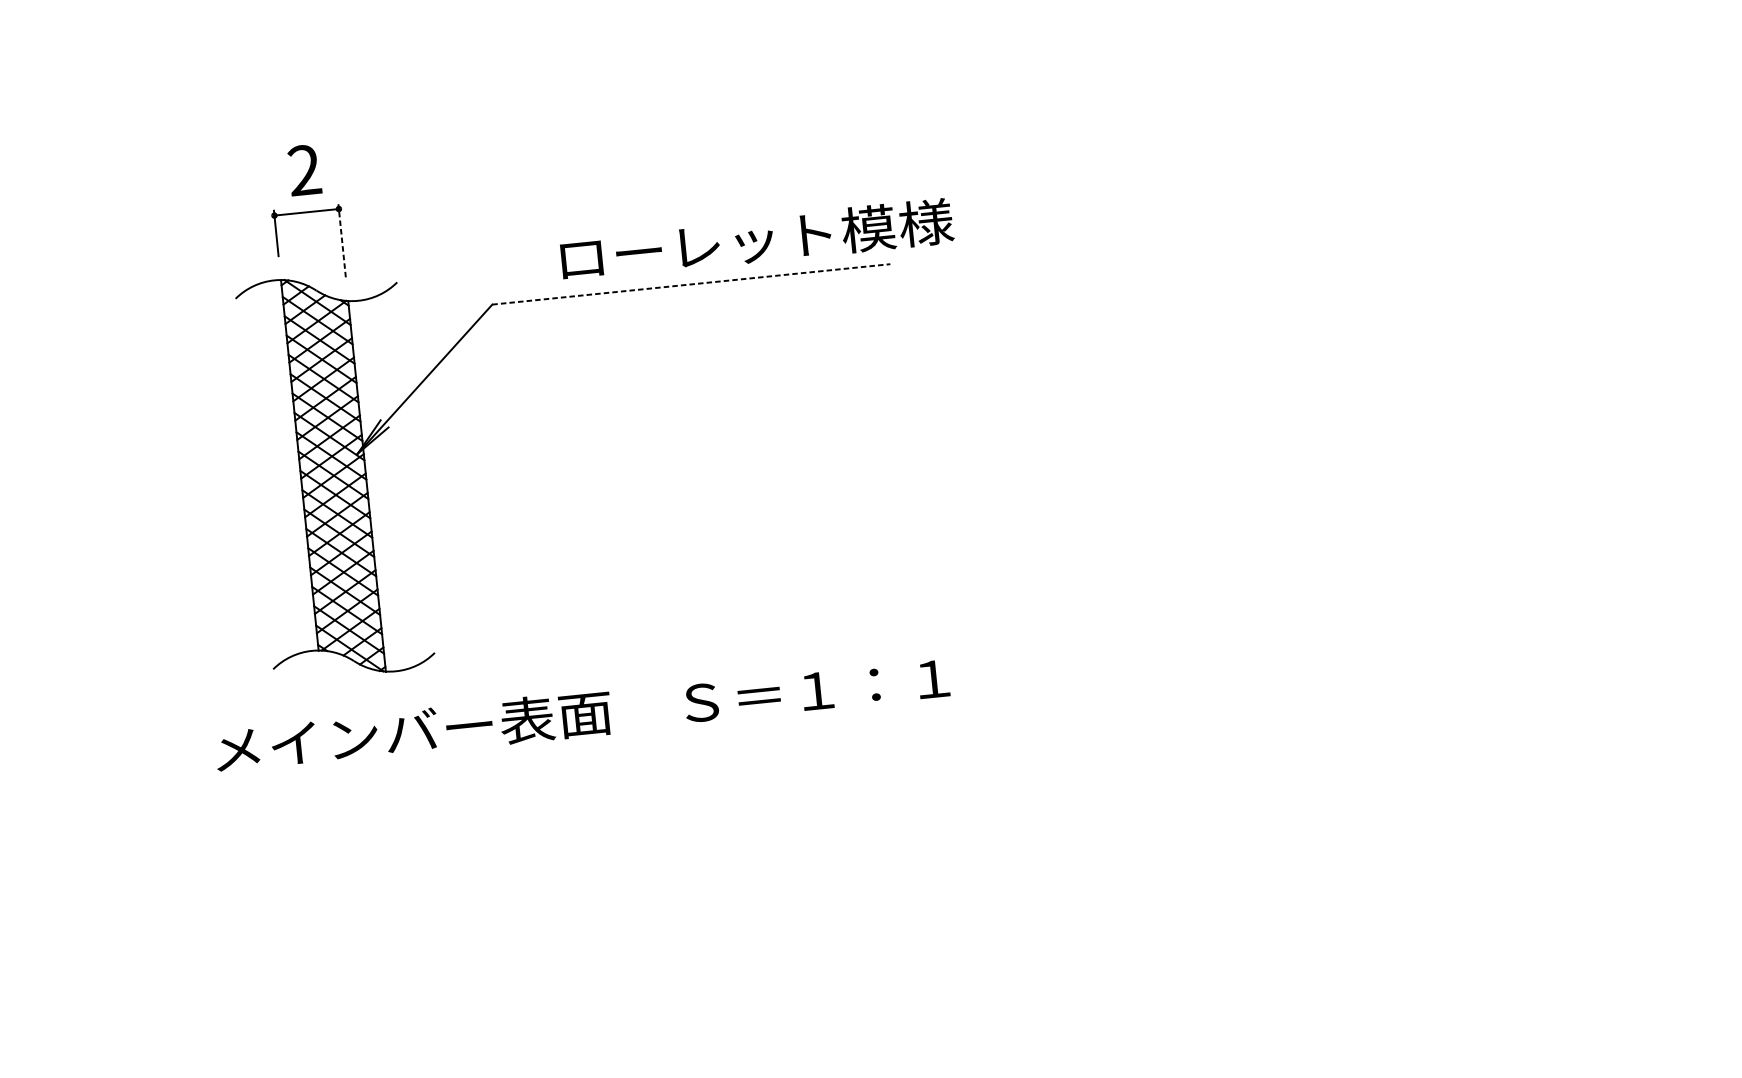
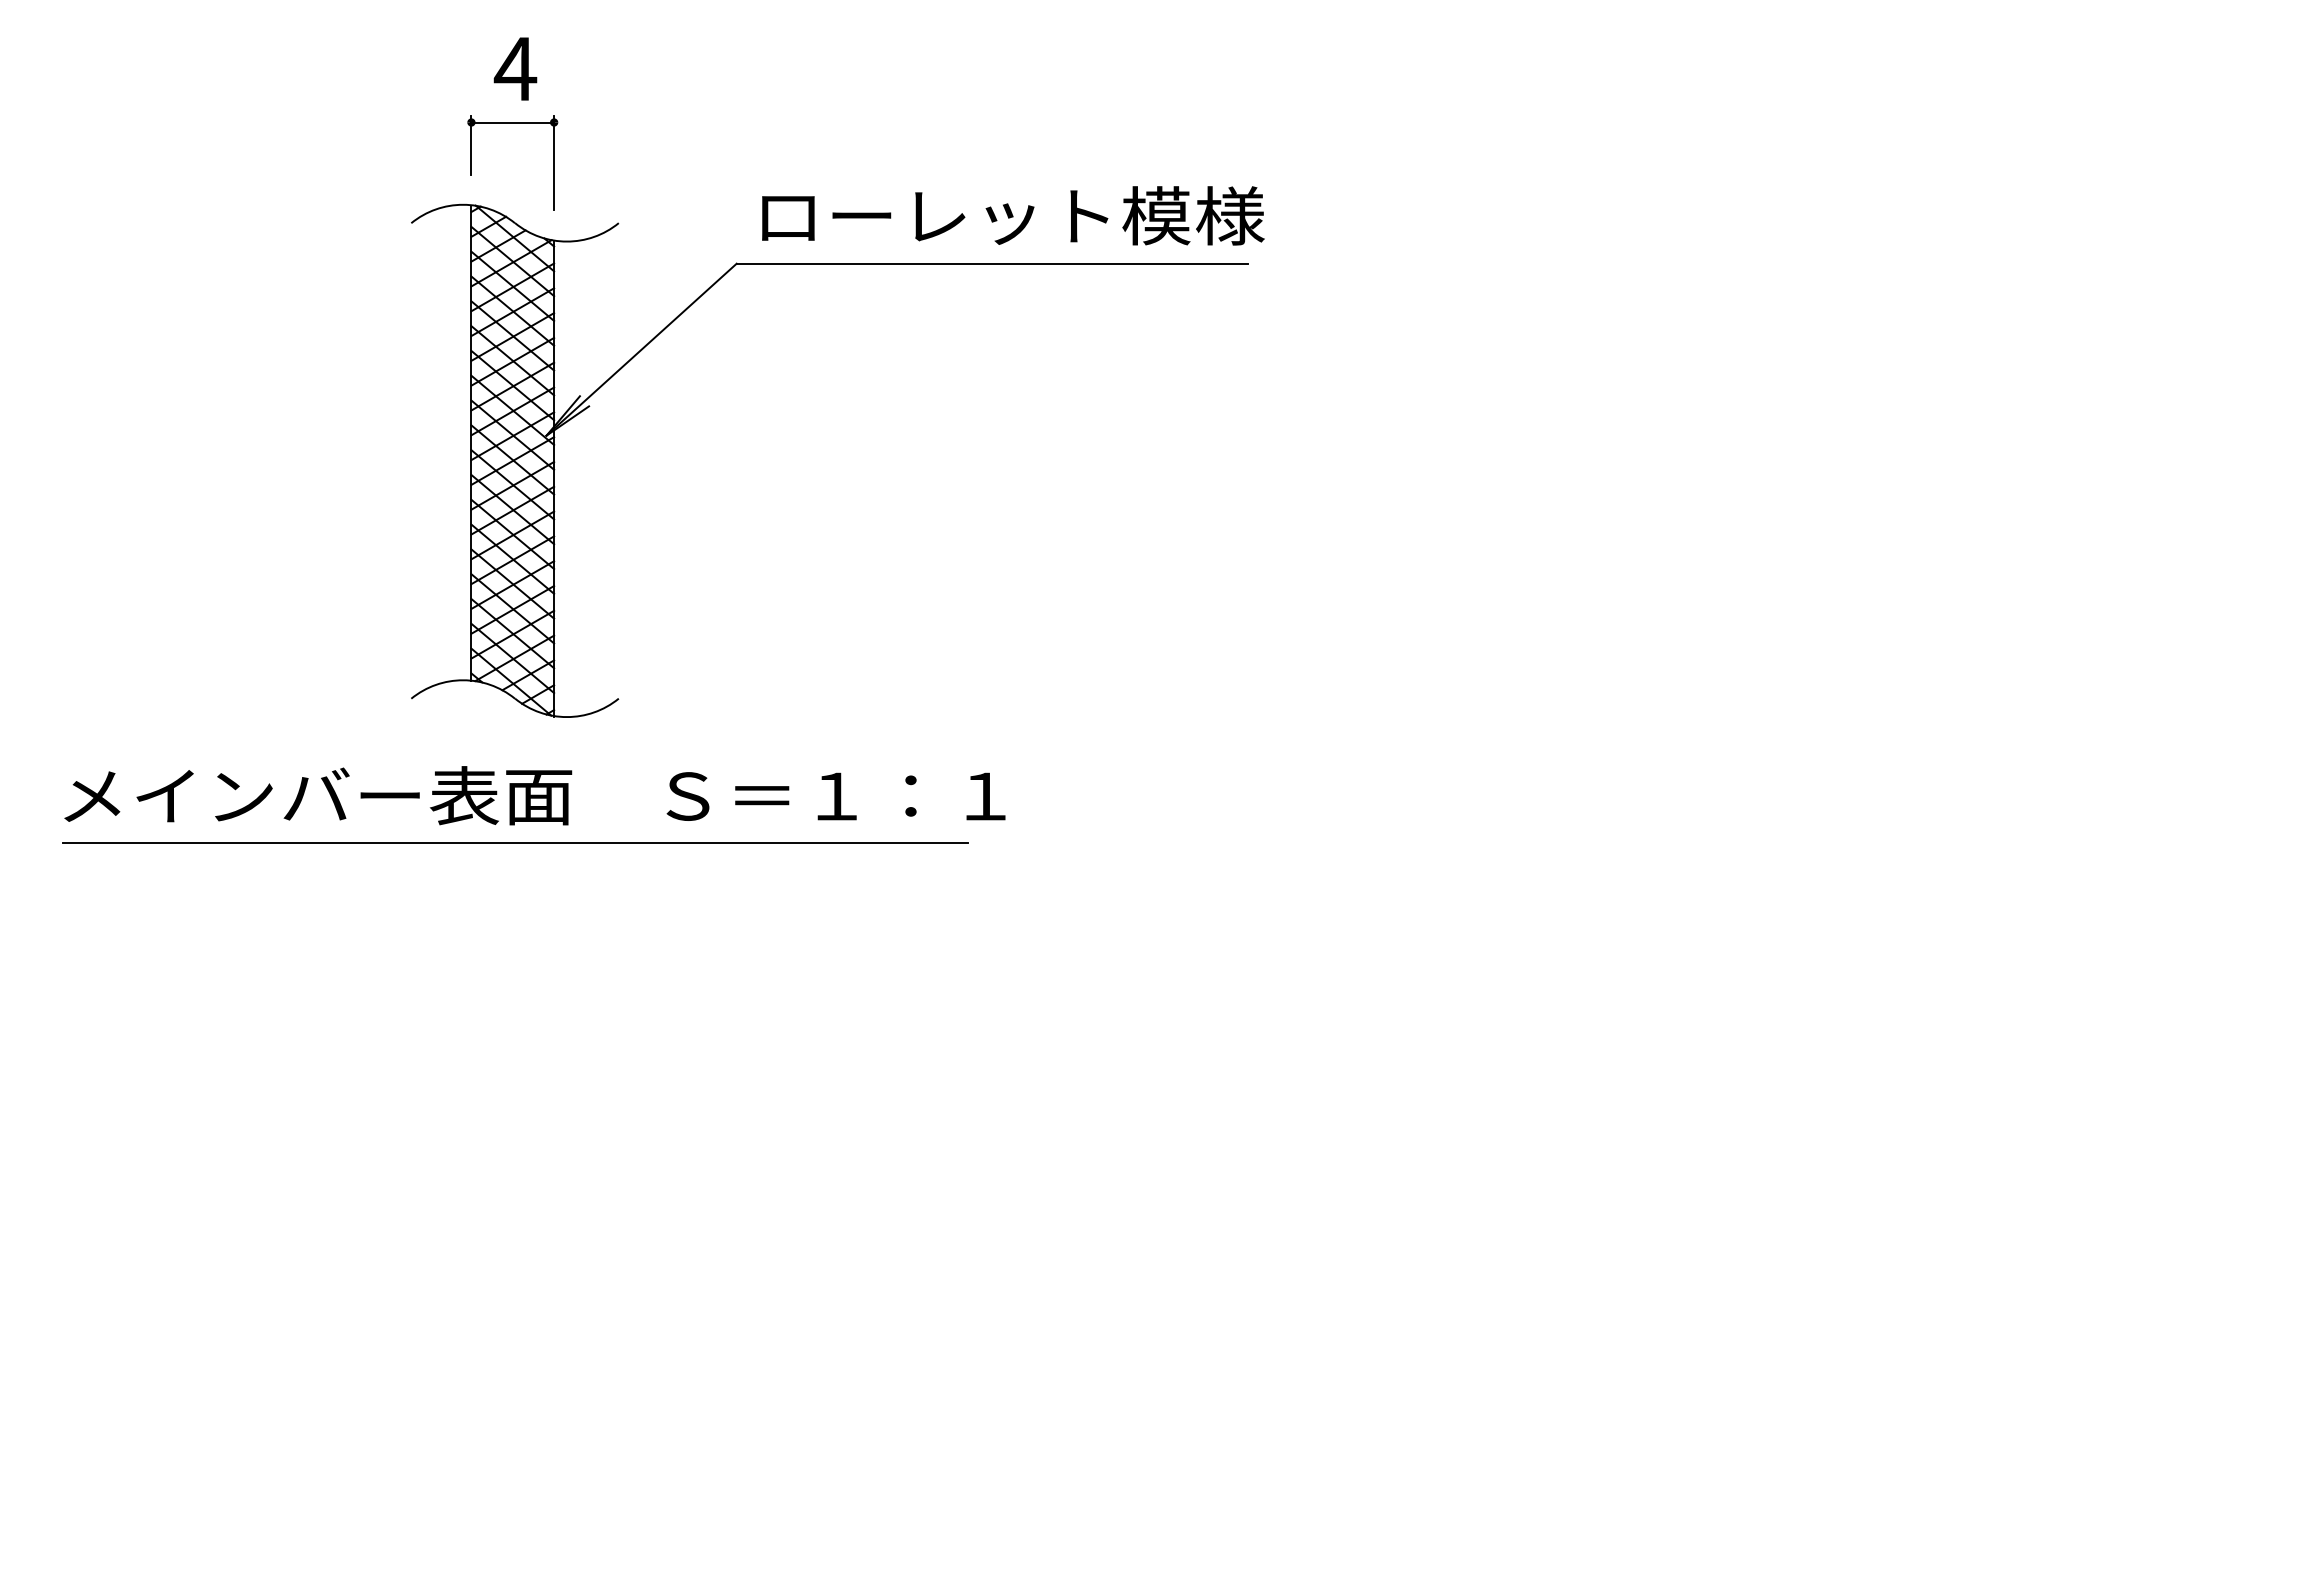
text: (304, 170) -> (515, 68), 2 -> 4
text: (757, 239) -> (1013, 215), moved
line: (342, 240) -> (554, 163), dashed -> solid
line: (691, 284) -> (992, 263), dashed -> solid
text: (581, 714) -> (534, 795), moved
line: (365, 773) -> (515, 842), added

